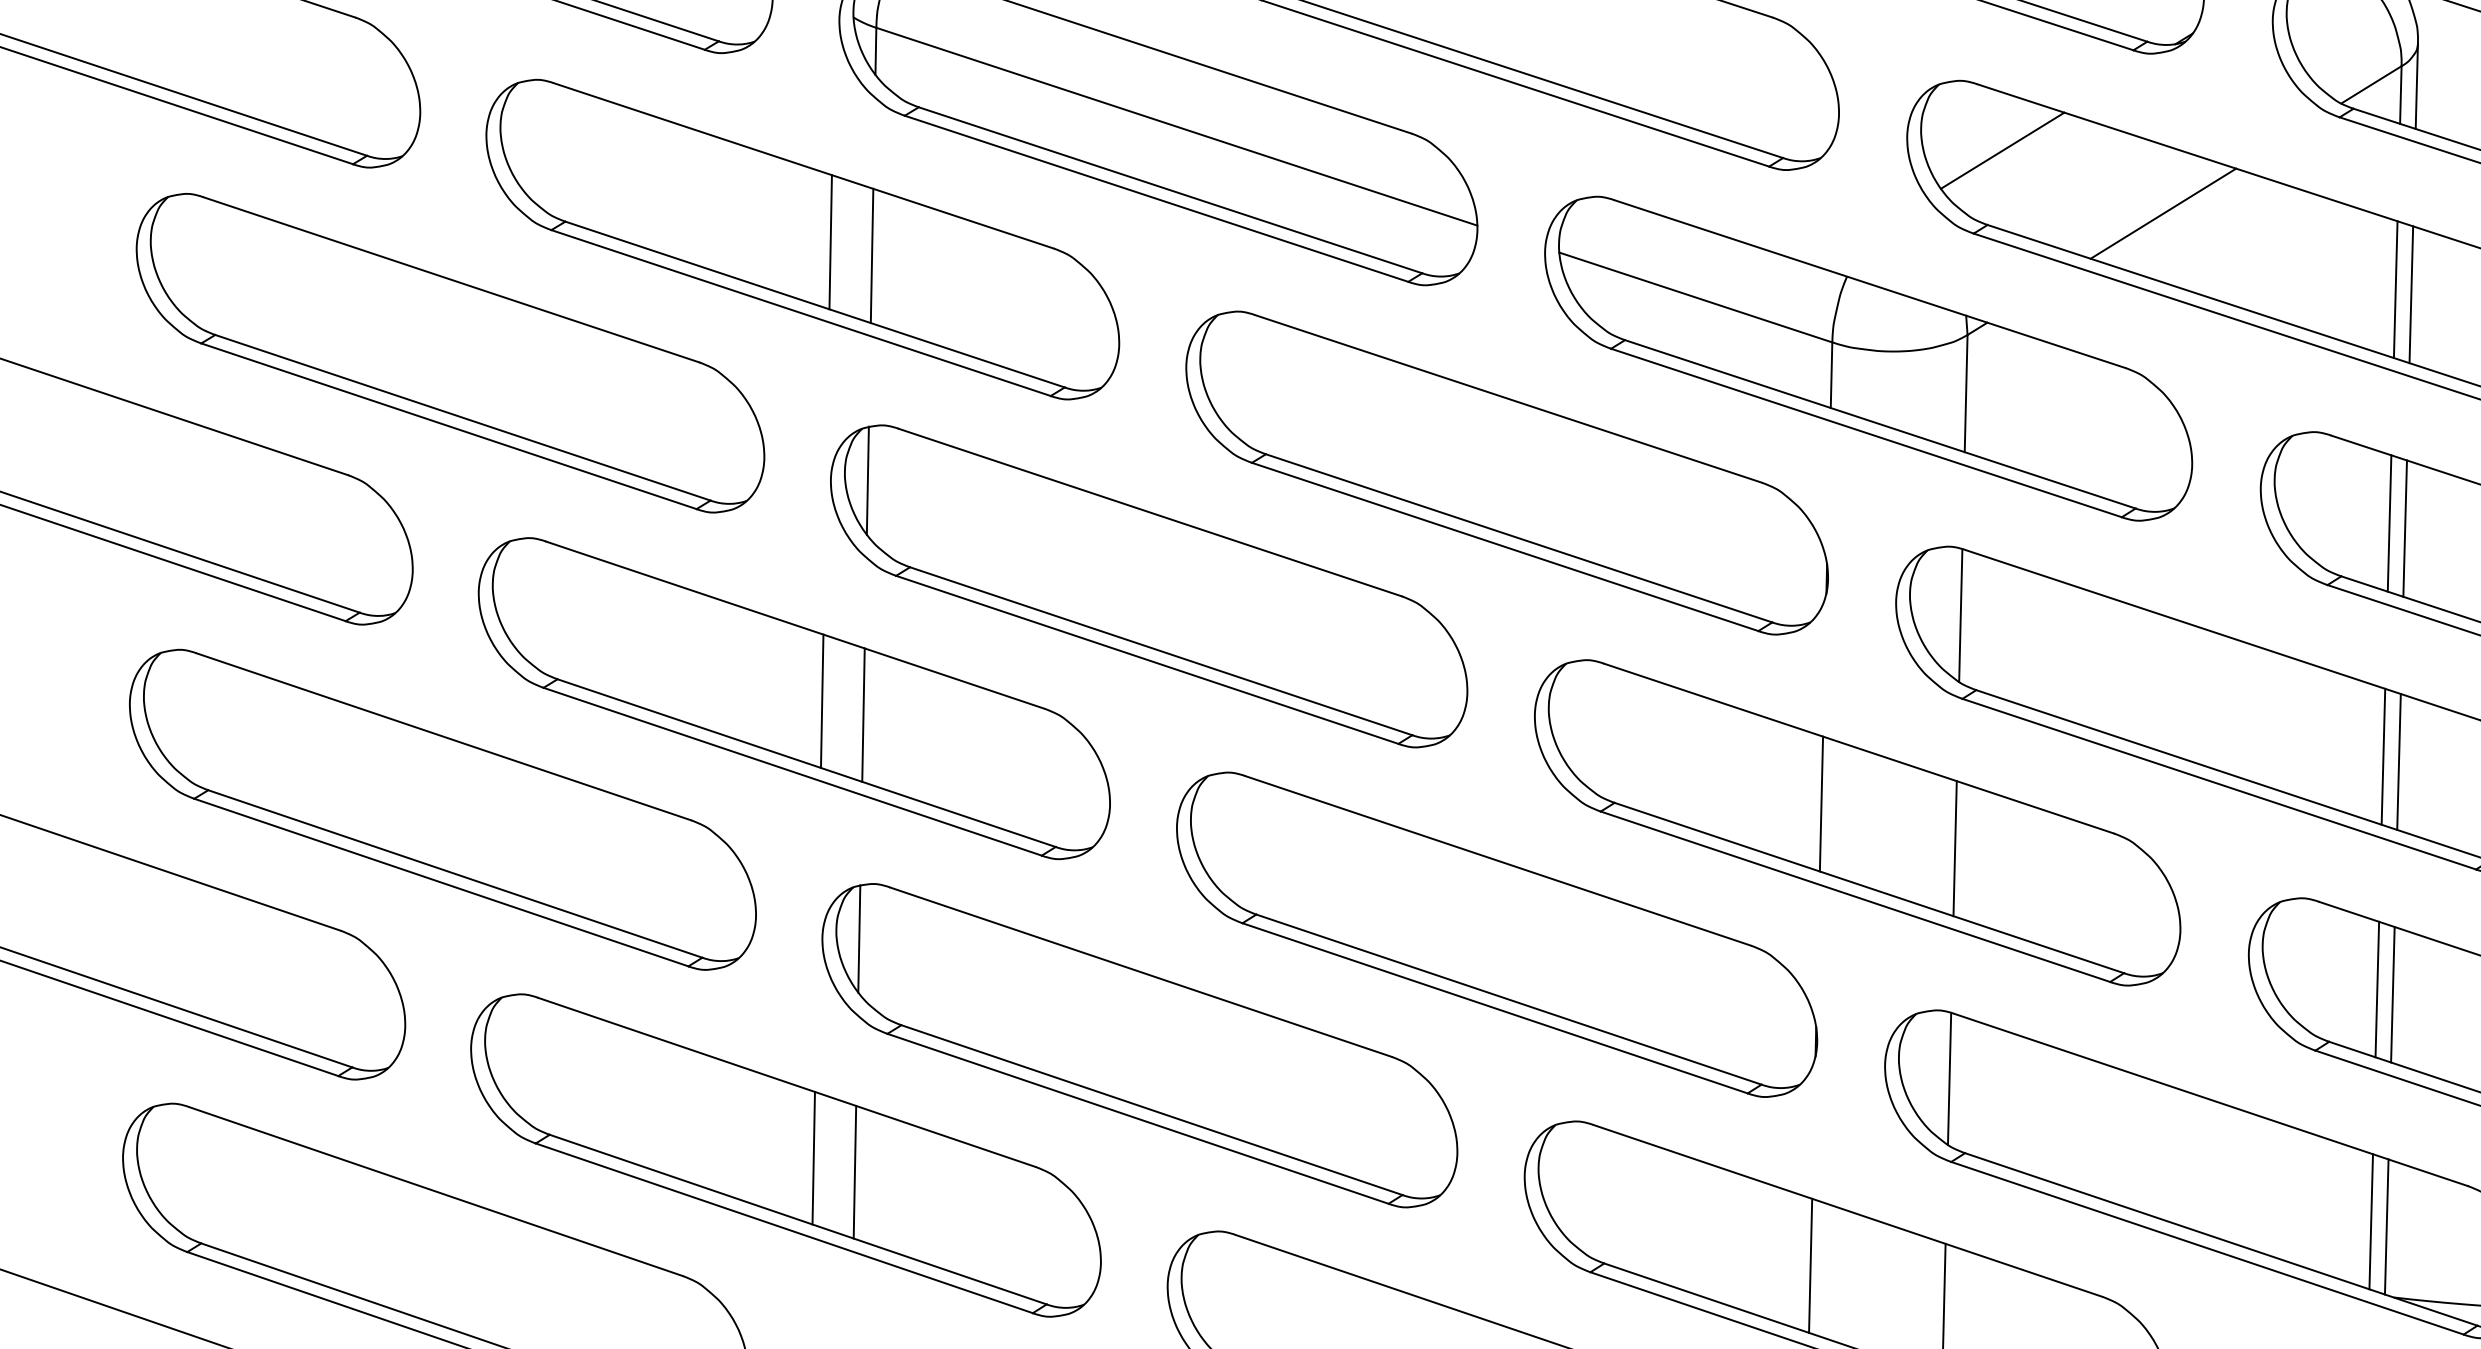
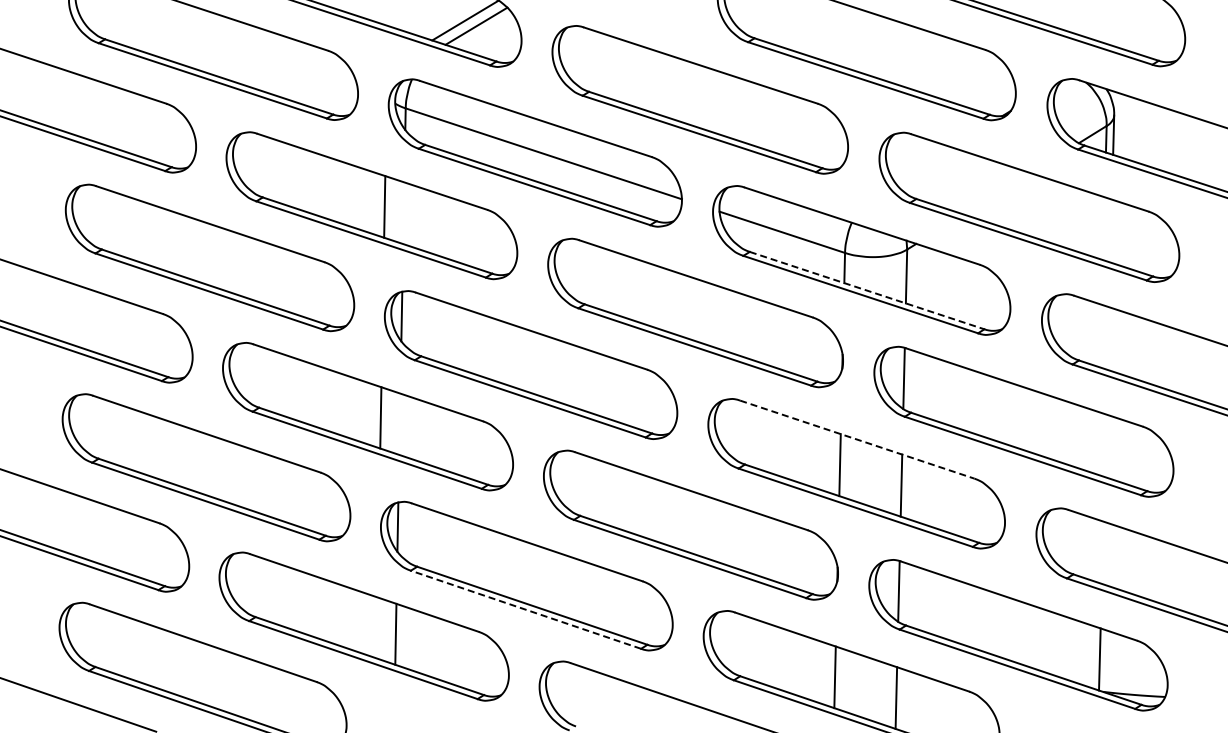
line: (2000, 149) -> (922, 164), removed
line: (2161, 213) -> (996, 193), removed
line: (871, 256) -> (403, 213), removed
line: (2394, 289) -> (1103, 228), removed
line: (2409, 293) -> (1110, 230), removed
line: (1881, 424) -> (867, 290), solid -> dashed
line: (2388, 522) -> (1100, 335), removed
line: (2405, 528) -> (1108, 338), removed
line: (862, 713) -> (399, 423), removed
line: (1859, 748) -> (857, 439), solid -> dashed
line: (2383, 757) -> (1098, 443), removed
line: (2399, 761) -> (1105, 445), removed
line: (2377, 989) -> (1095, 550), removed
line: (2392, 994) -> (1102, 552), removed
line: (1136, 1118) -> (525, 609), solid -> dashed
line: (812, 1157) -> (376, 627), removed
line: (2370, 1222) -> (1092, 657), removed

